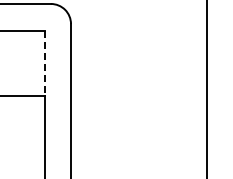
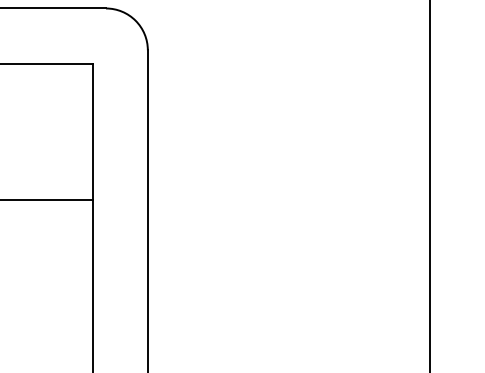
line: (44, 63) -> (92, 132), dashed -> solid

